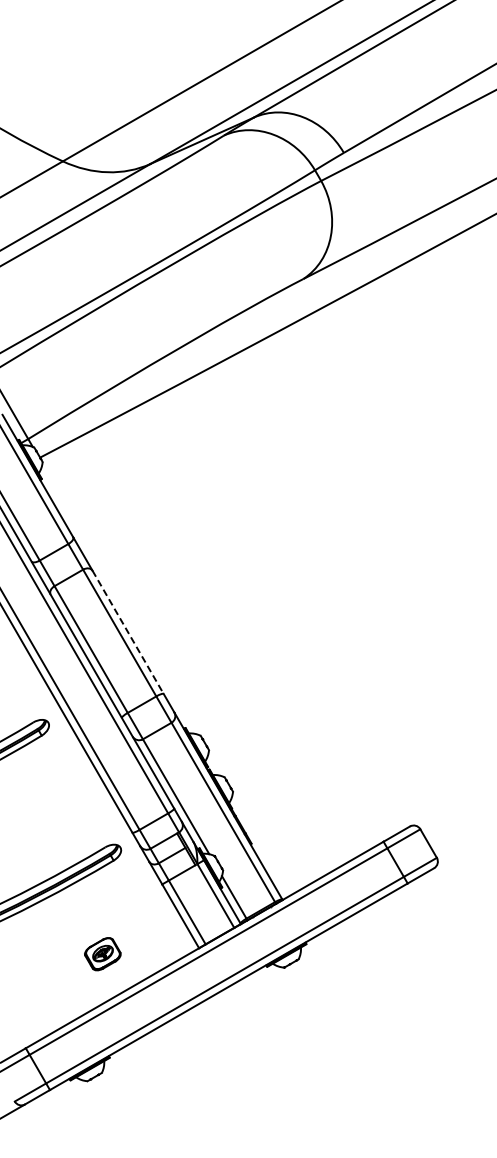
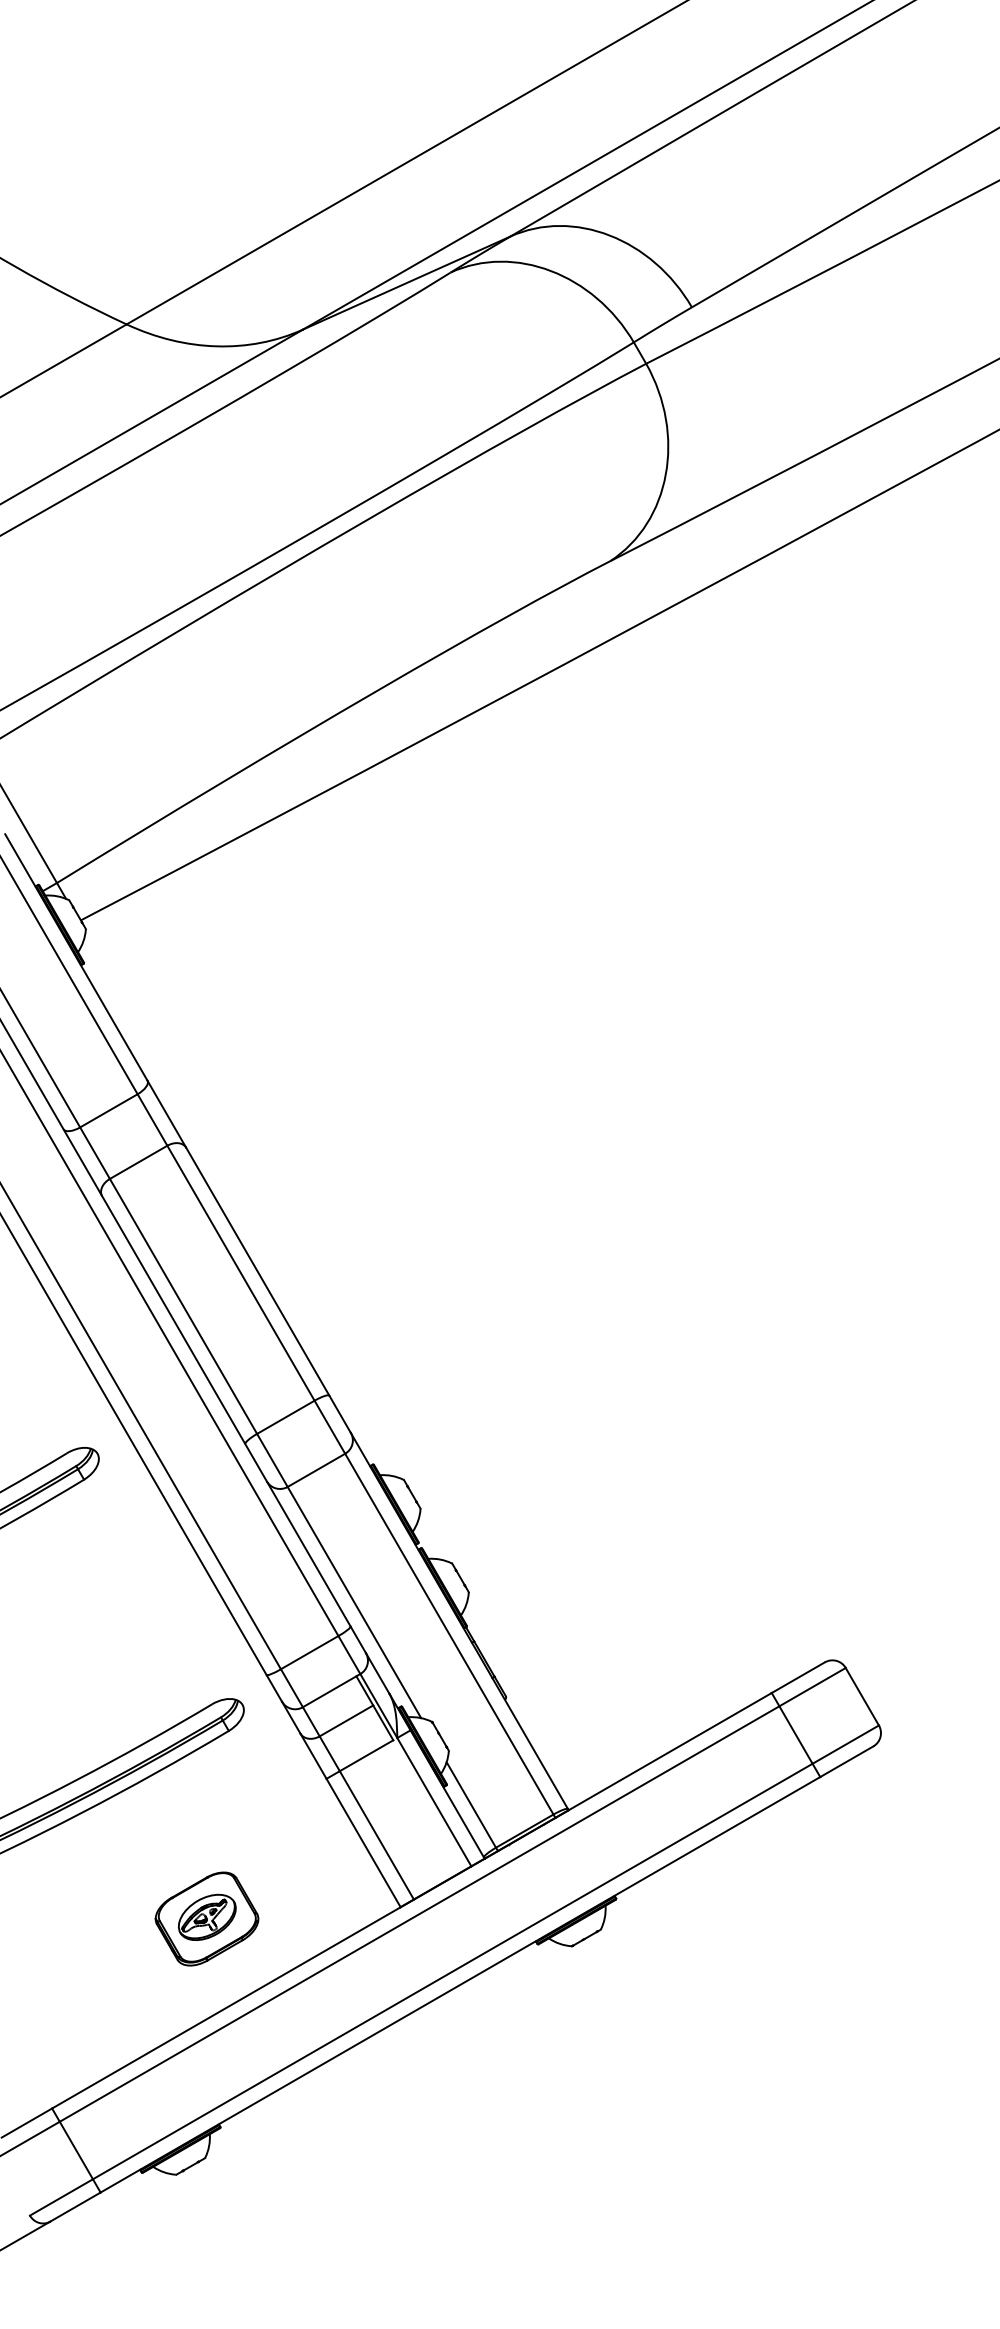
line: (128, 632) -> (258, 1272), dashed -> solid
part: (102, 954) -> (206, 1919), size x1.43

